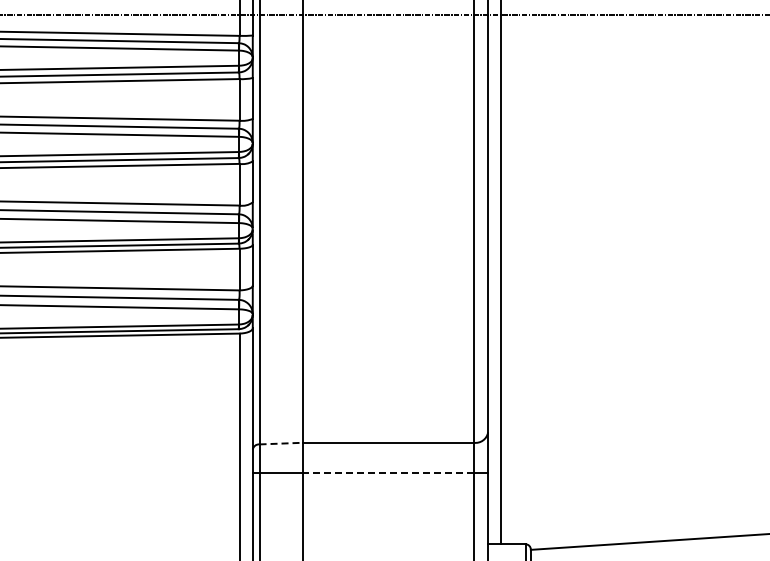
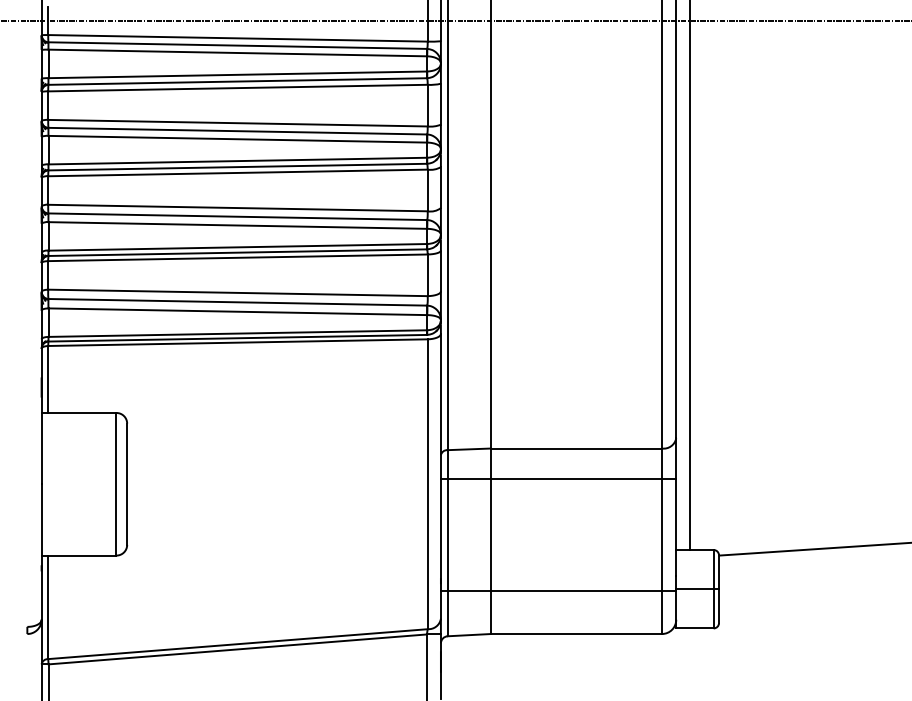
line: (281, 443) -> (469, 449), dashed -> solid
line: (388, 473) -> (576, 479), dashed -> solid

